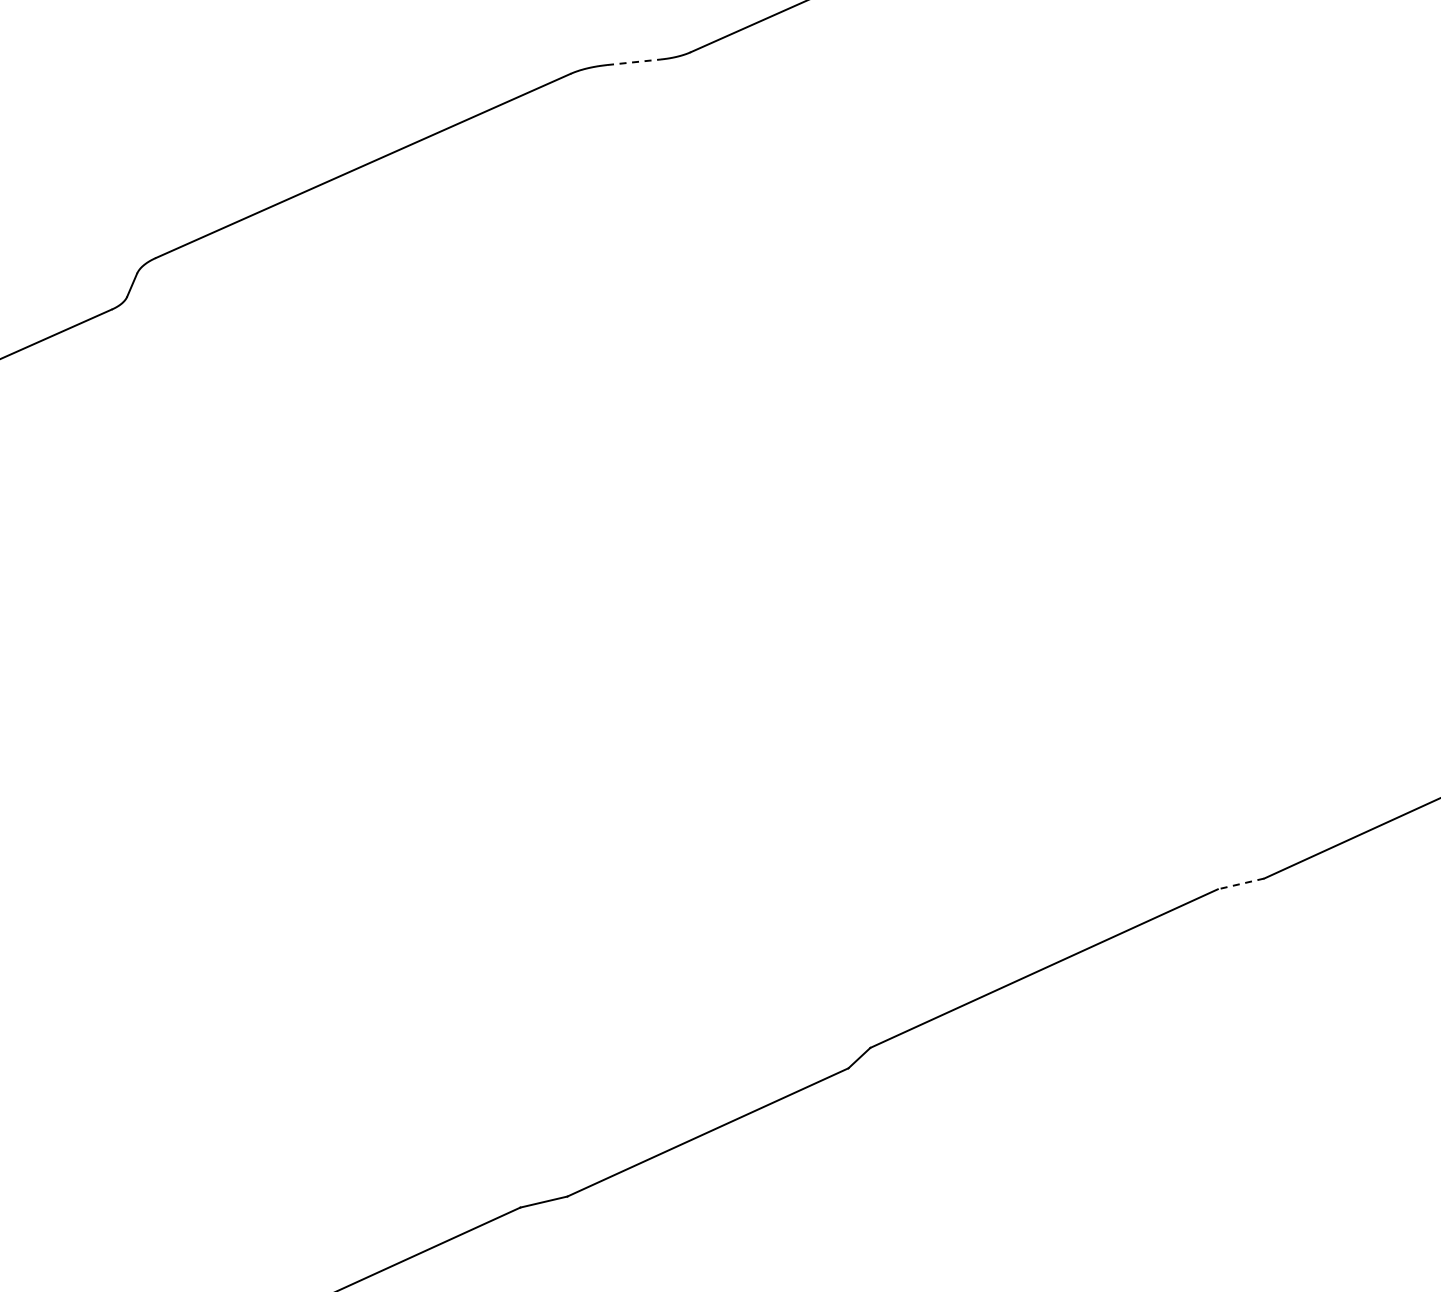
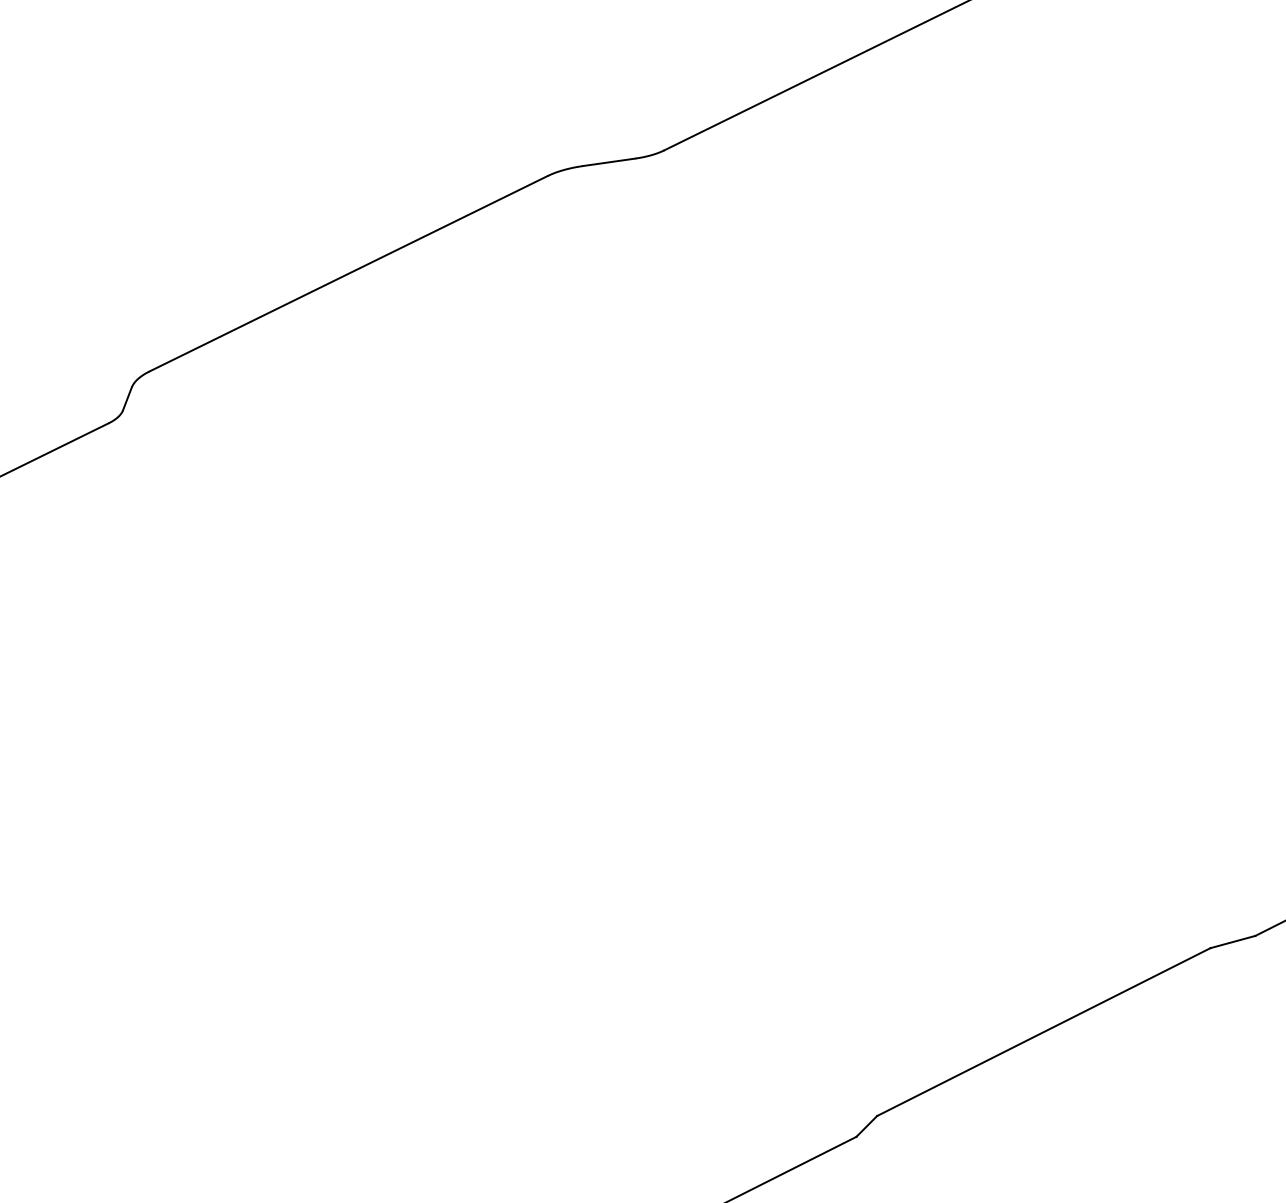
line: (634, 62) -> (609, 162), dashed -> solid
line: (1241, 883) -> (1233, 941), dashed -> solid

